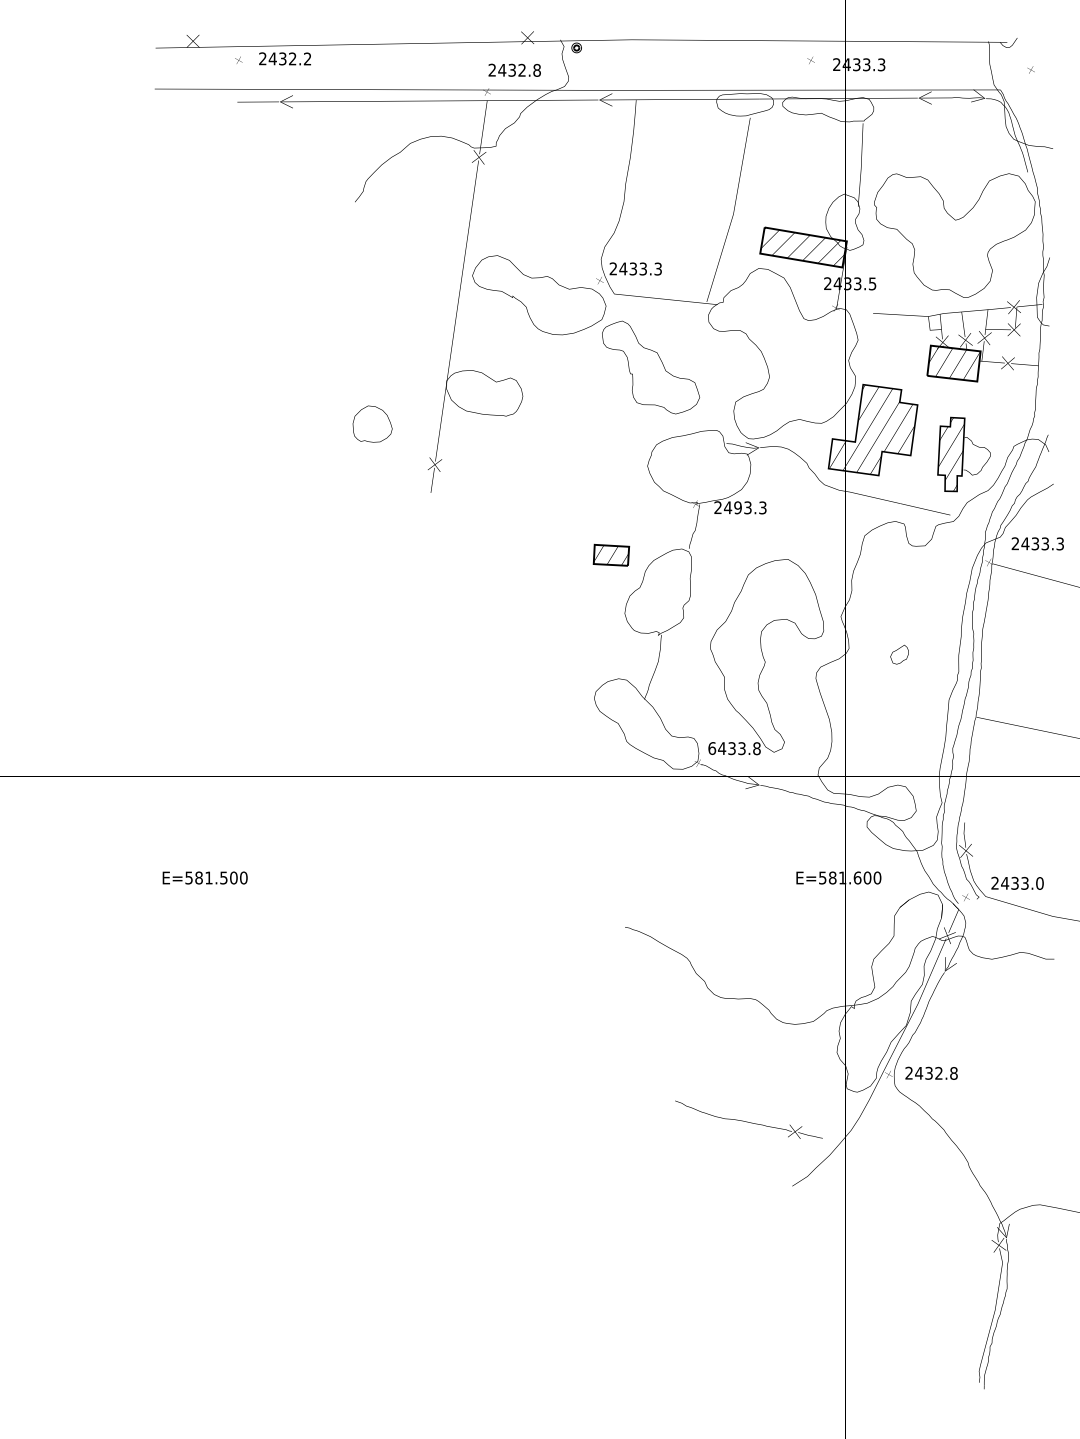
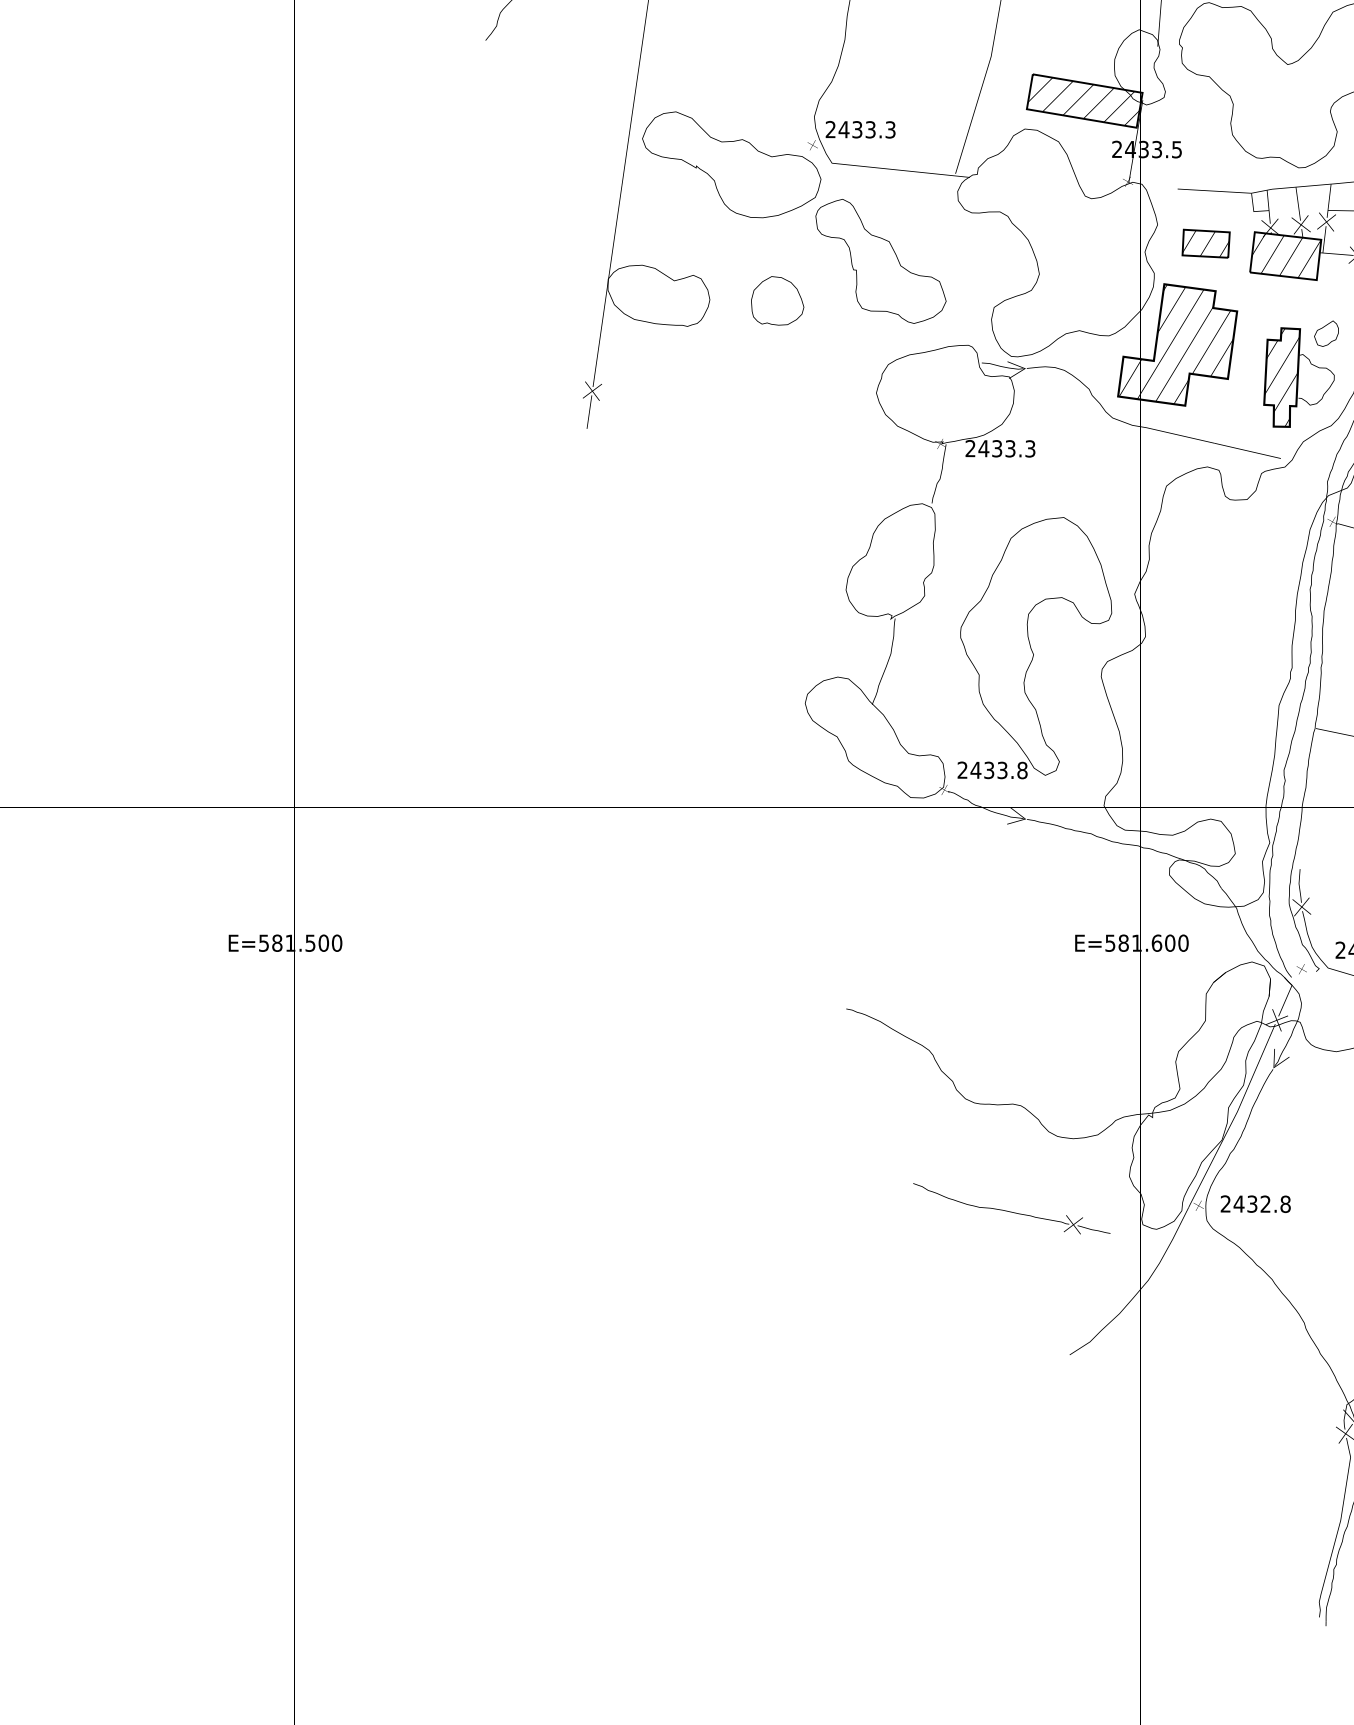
part: (372, 423) -> (777, 300), moved
text: (737, 507) -> (996, 448), 2493.3 -> 2433.3
part: (611, 554) -> (1206, 242), moved
part: (899, 654) -> (1326, 333), moved
text: (712, 748) -> (963, 770), 6433.8 -> 2433.8
part: (748, 1119) -> (1011, 1208), moved

